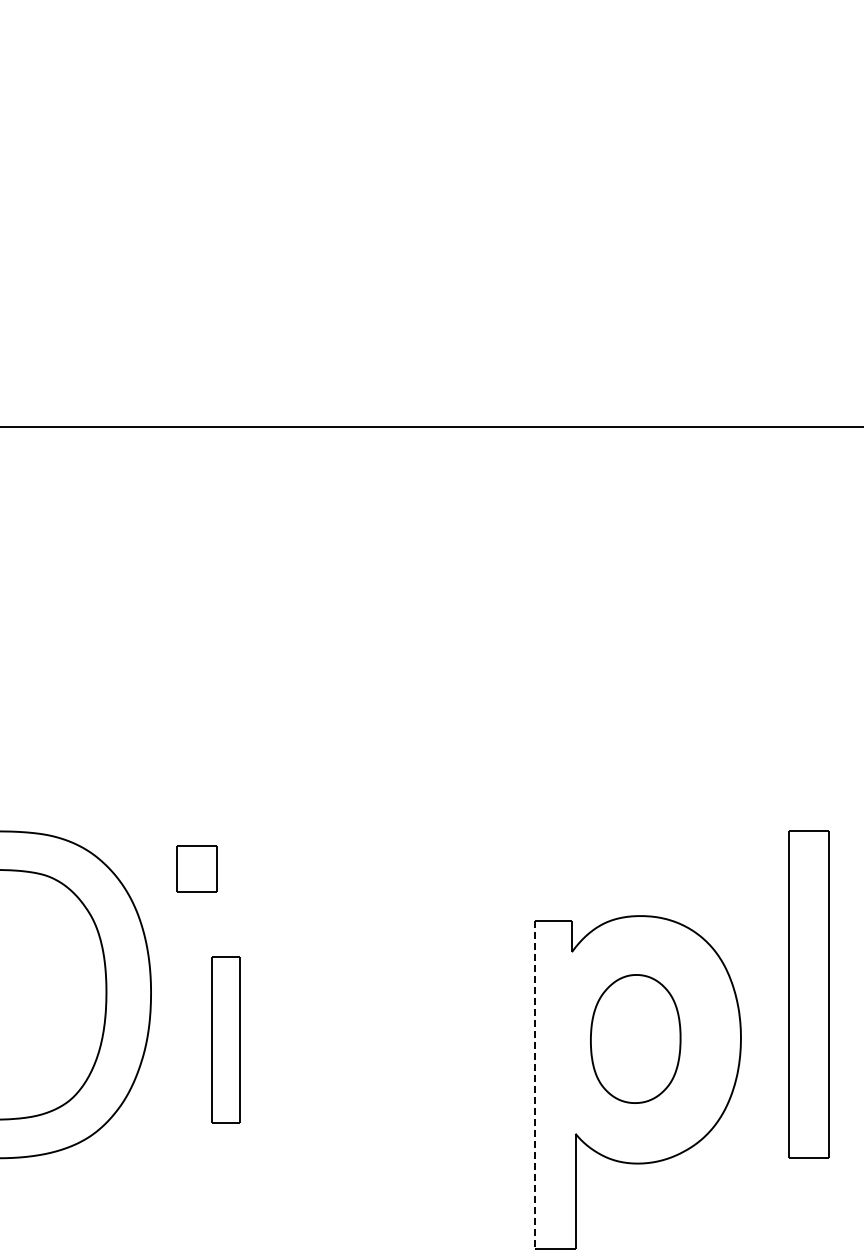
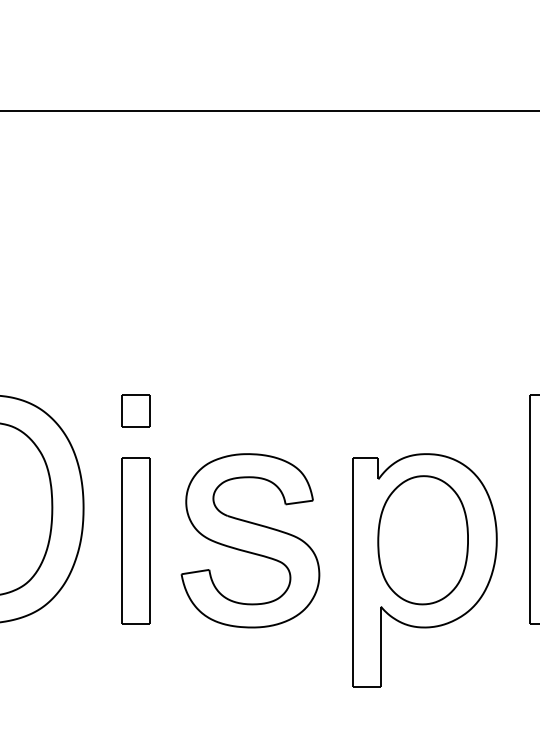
part: (196, 868) -> (135, 410), moved
part: (635, 1038) -> (422, 539), size x1.43
part: (225, 1039) -> (135, 540), size x1.43
part: (389, 1039) -> (250, 540), added
line: (535, 1085) -> (352, 572), dashed -> solid

